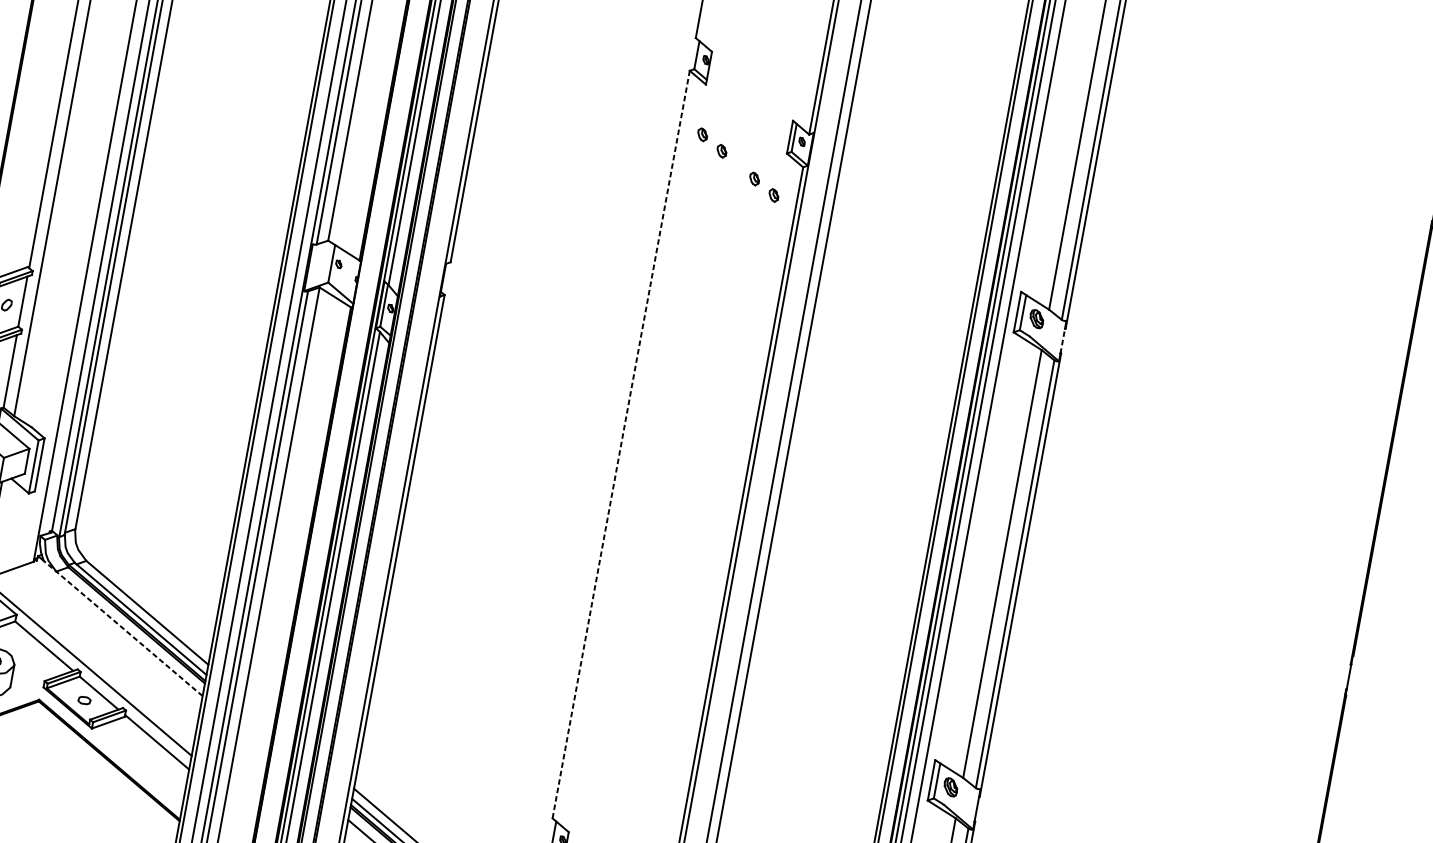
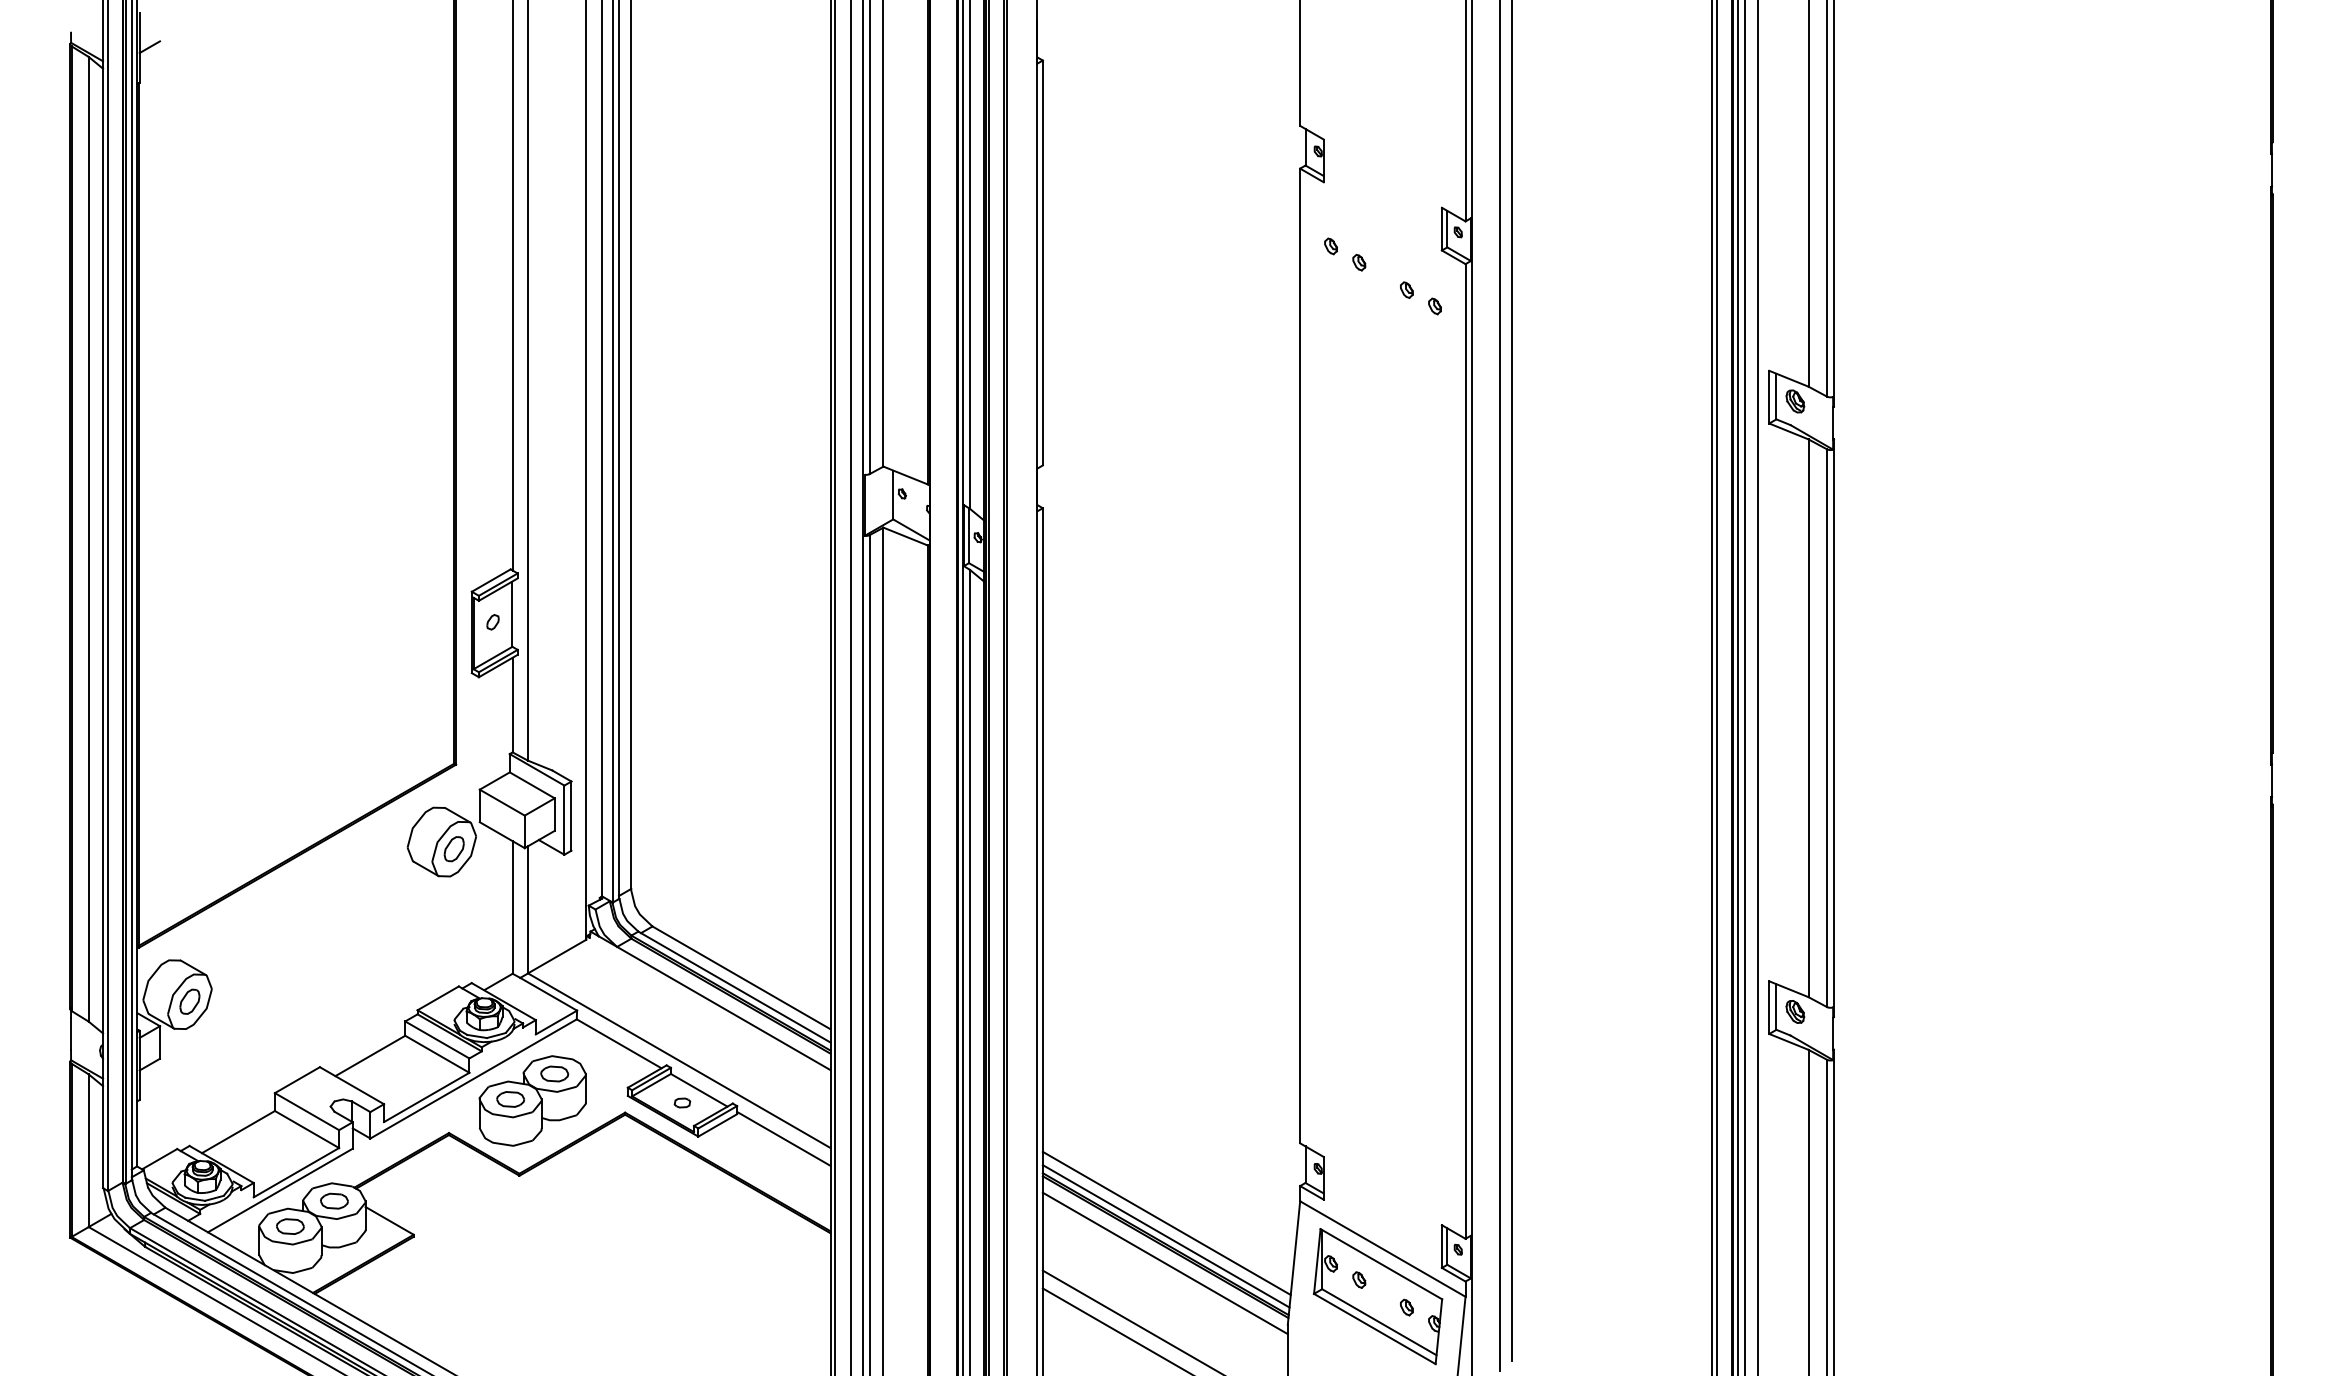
line: (1063, 340) -> (1833, 422), dashed -> solid
line: (621, 444) -> (1300, 655), dashed -> solid
line: (123, 628) -> (714, 1003), dashed -> solid

